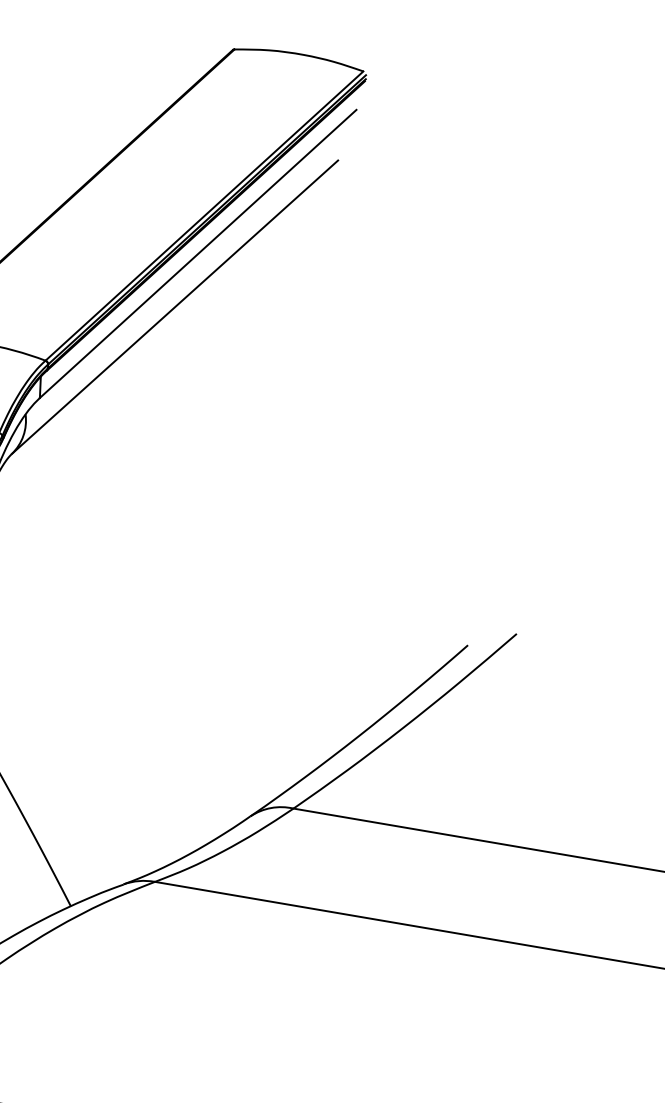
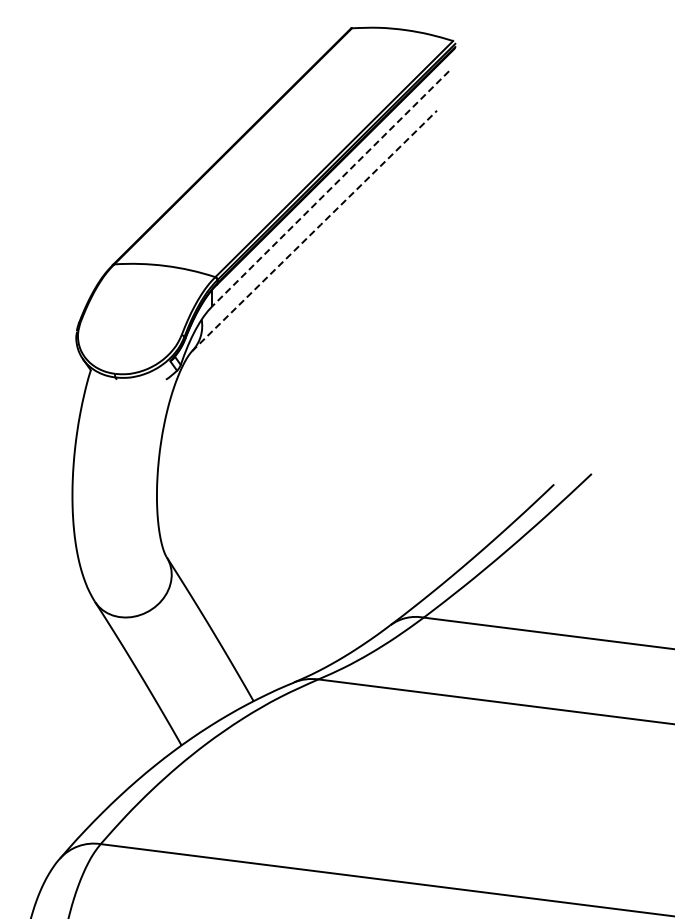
line: (197, 253) -> (330, 188), solid -> dashed
line: (176, 306) -> (315, 230), solid -> dashed

